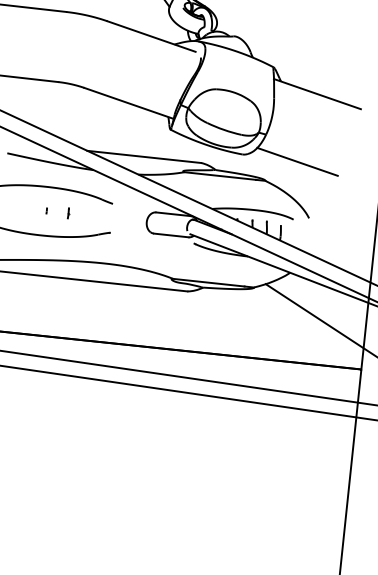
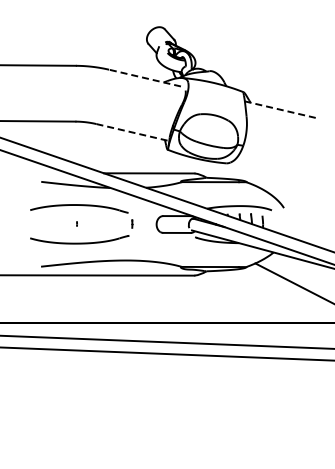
line: (152, 37) -> (145, 78), solid -> dashed
line: (316, 93) -> (279, 109), solid -> dashed
line: (129, 103) -> (133, 132), solid -> dashed
line: (297, 161) -> (270, 164), removed
part: (68, 212) -> (132, 223), moved

